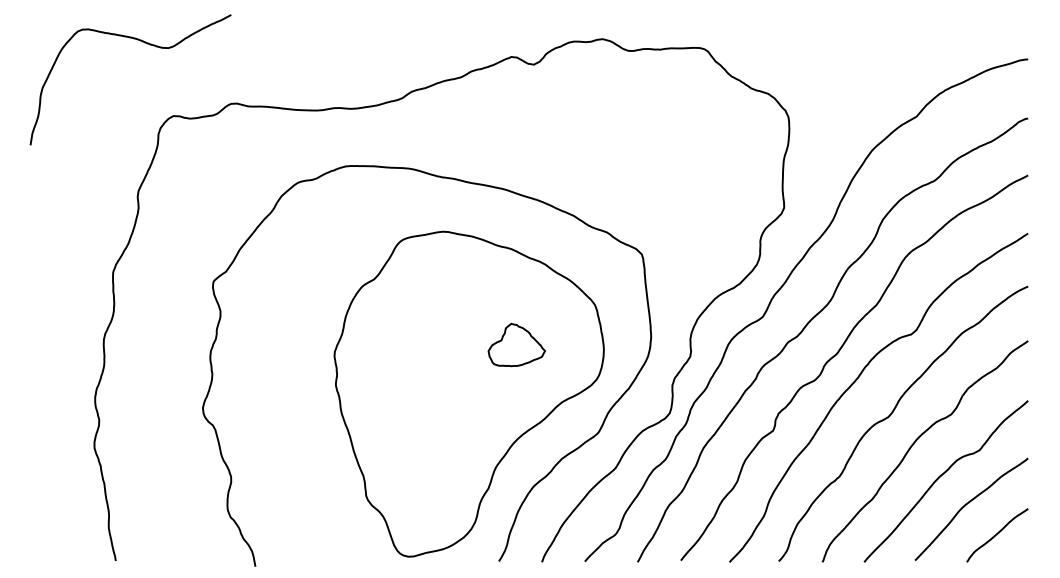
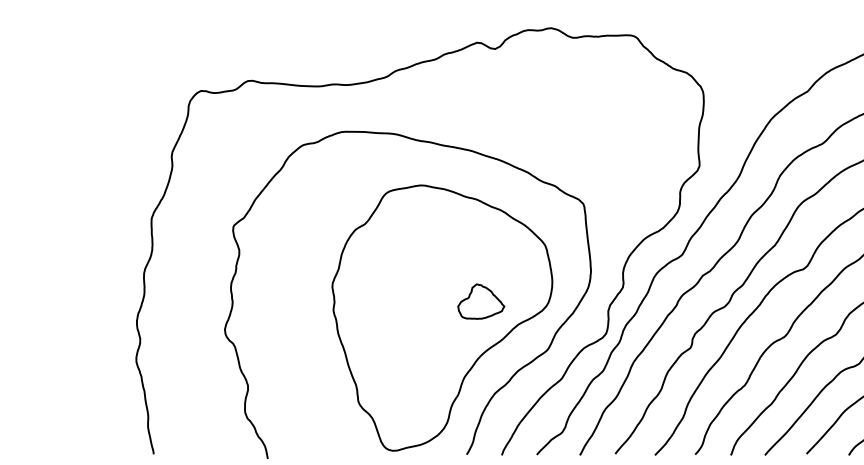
curve: (144, 43) -> (177, 31), removed
part: (516, 345) -> (481, 302), moved

